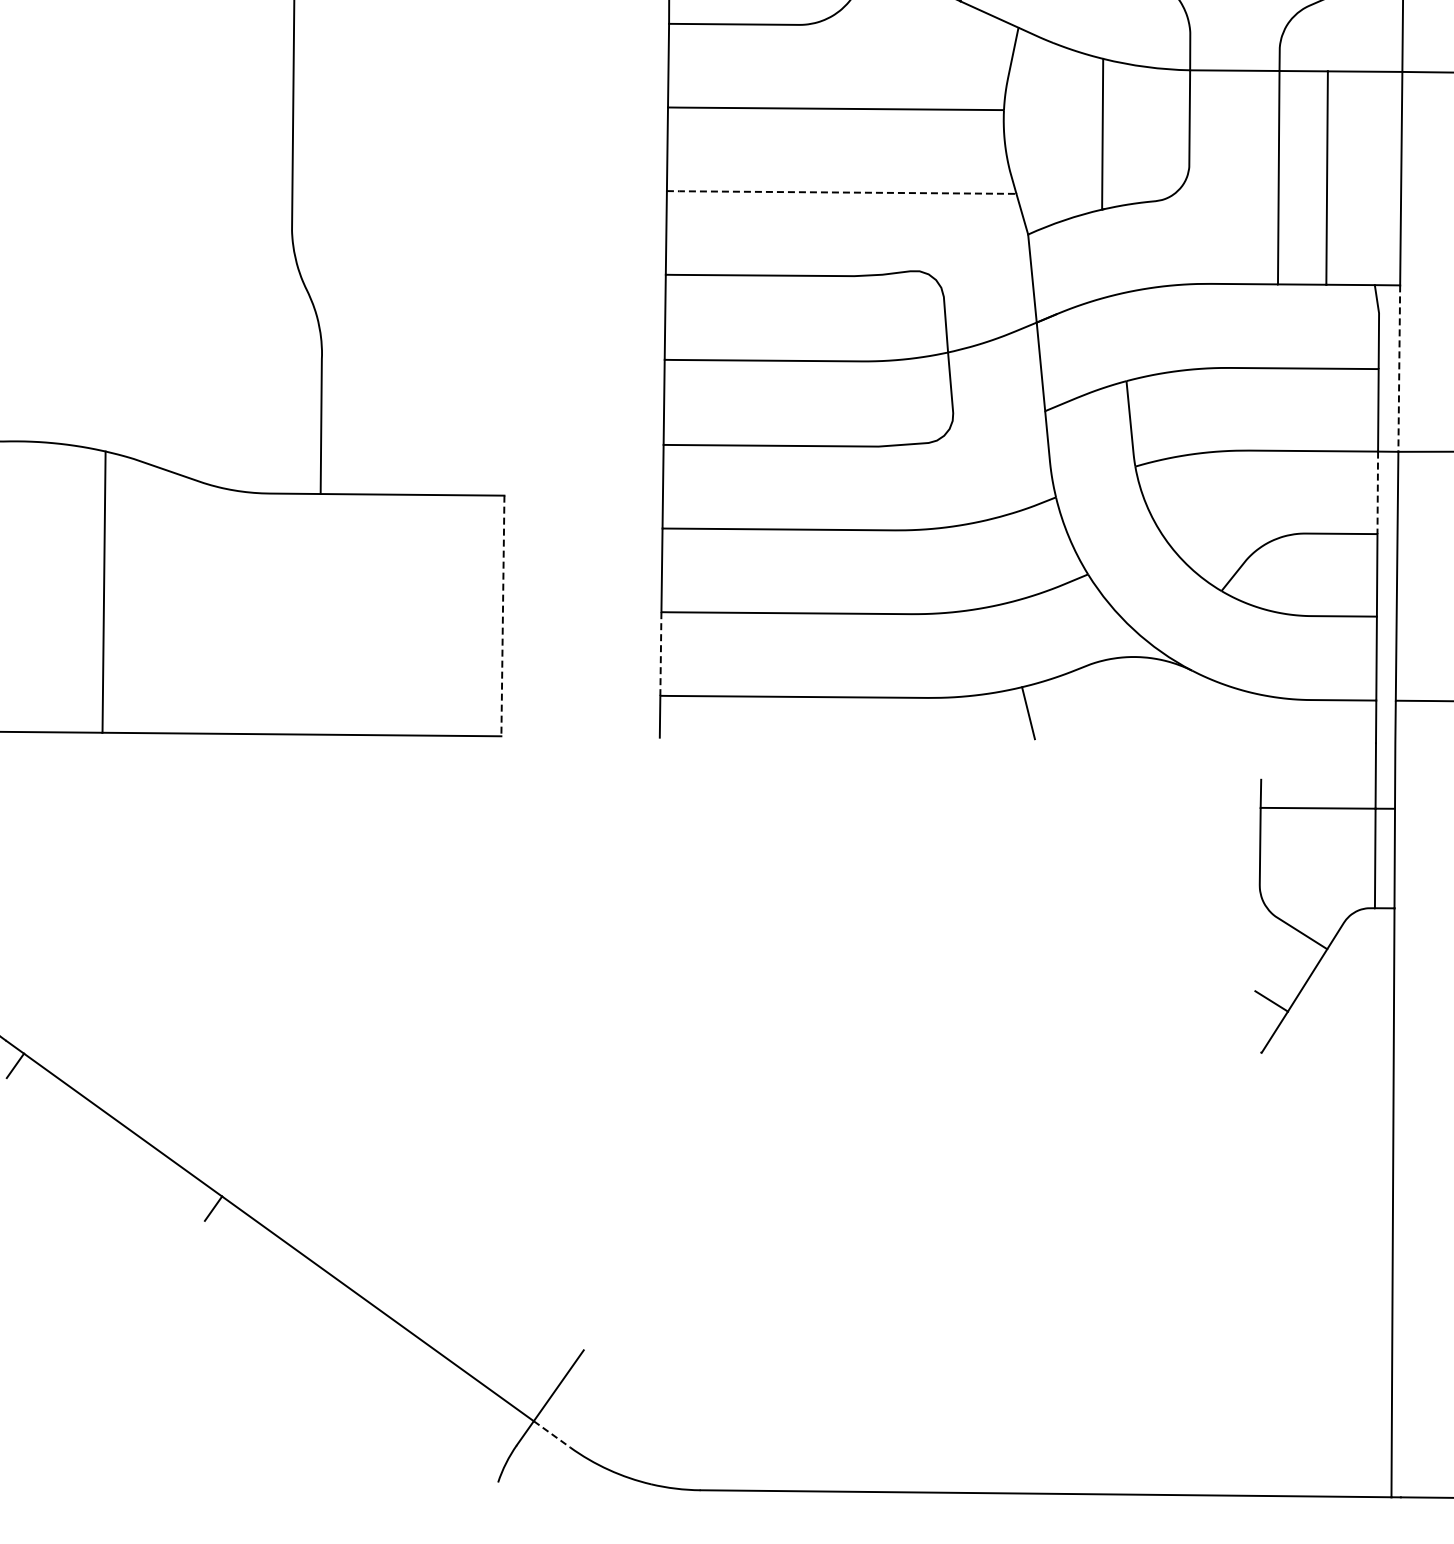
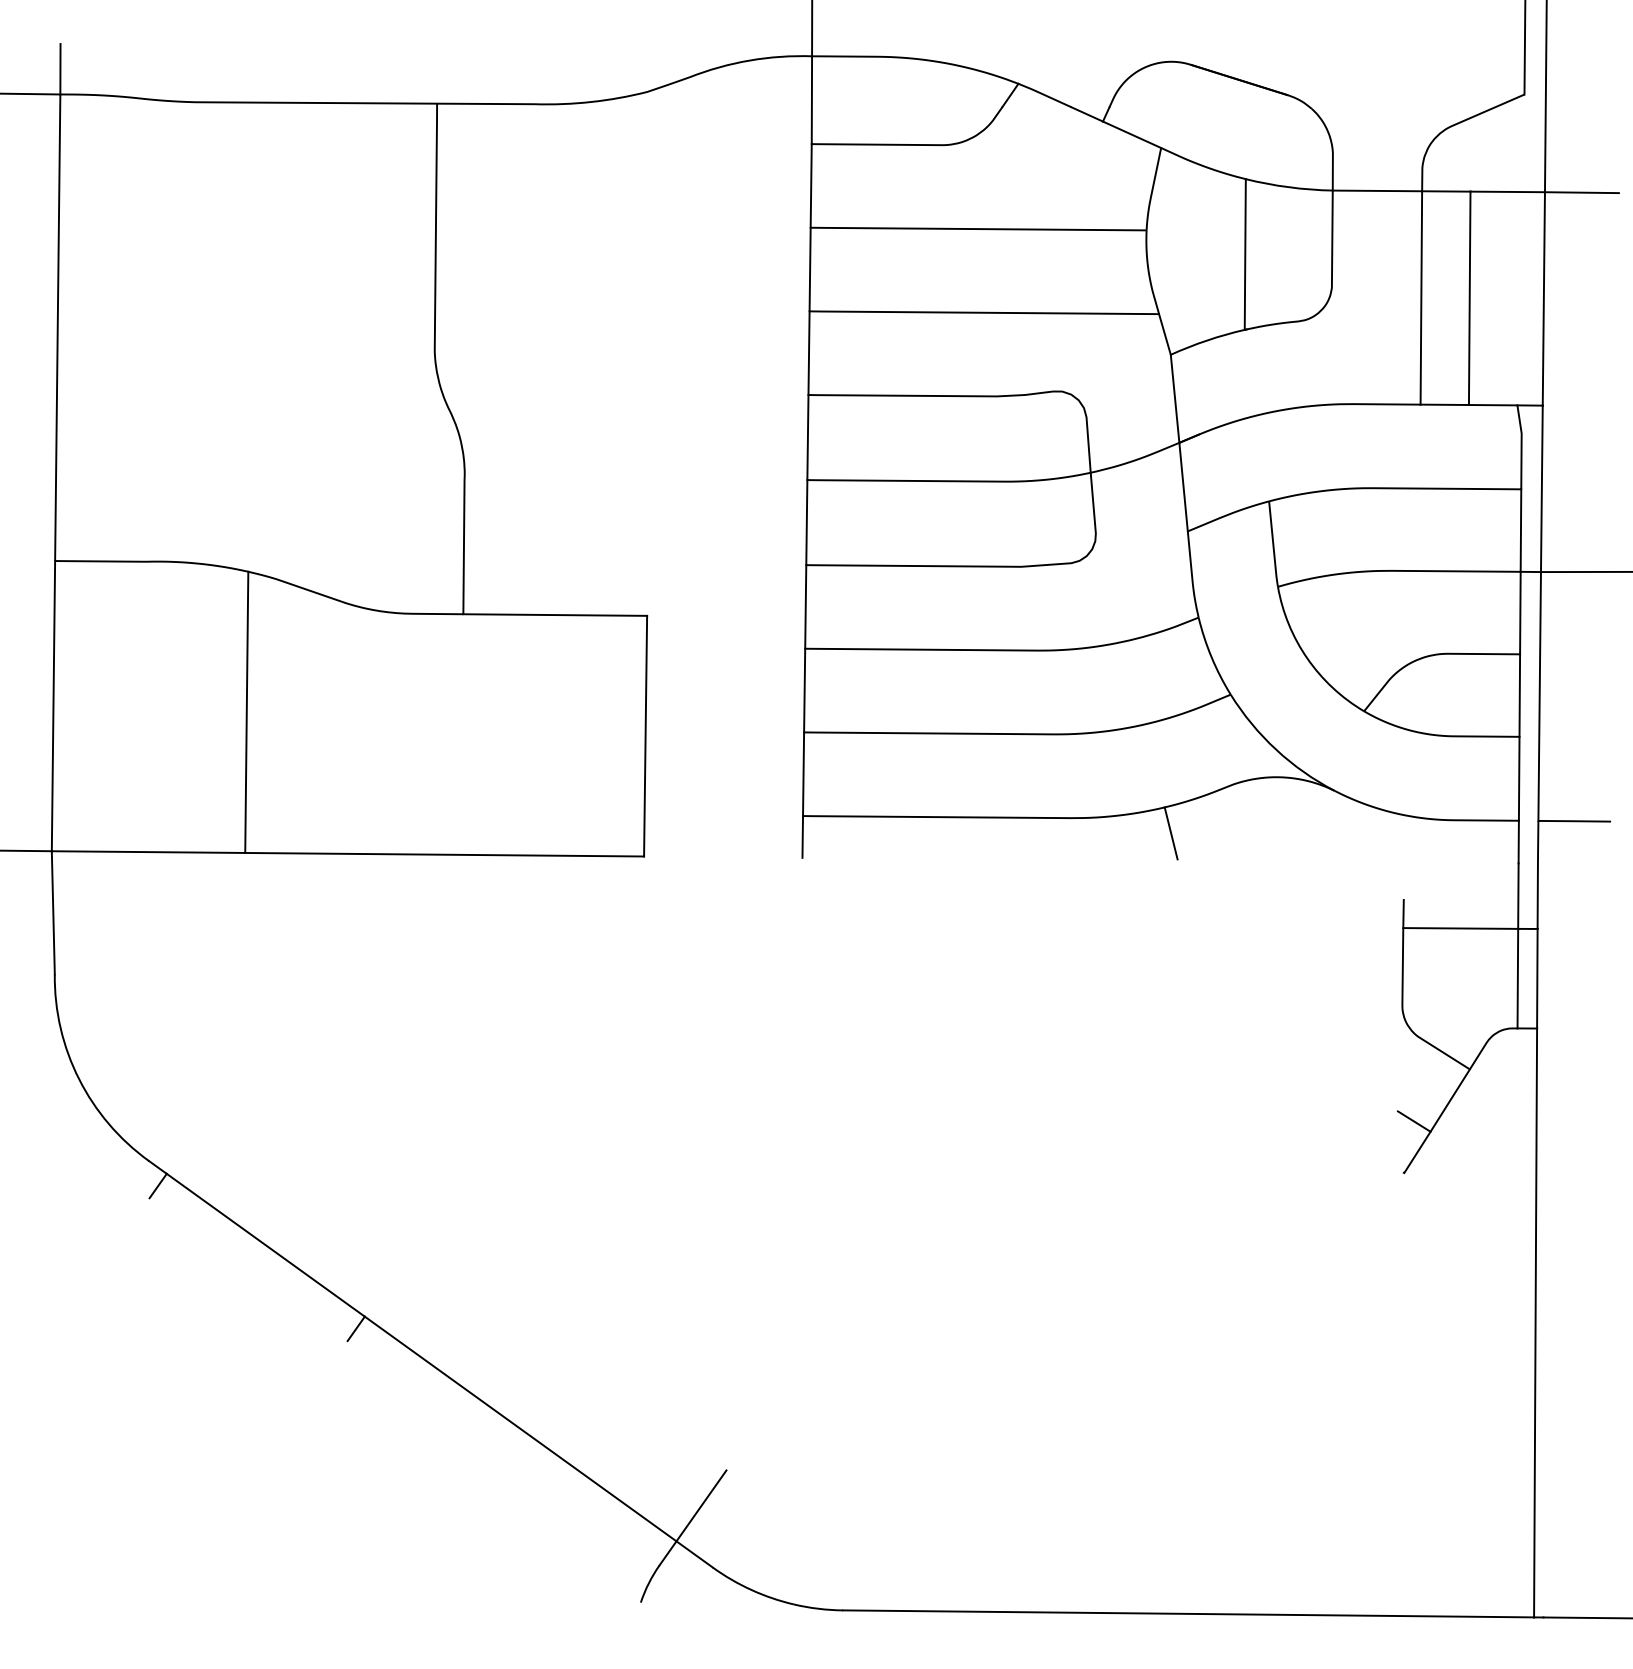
line: (841, 192) -> (984, 312), dashed -> solid
line: (1398, 369) -> (1541, 489), dashed -> solid
line: (1377, 493) -> (1520, 613), dashed -> solid
line: (502, 616) -> (645, 736), dashed -> solid
line: (660, 654) -> (803, 774), dashed -> solid
line: (552, 1434) -> (695, 1554), dashed -> solid

